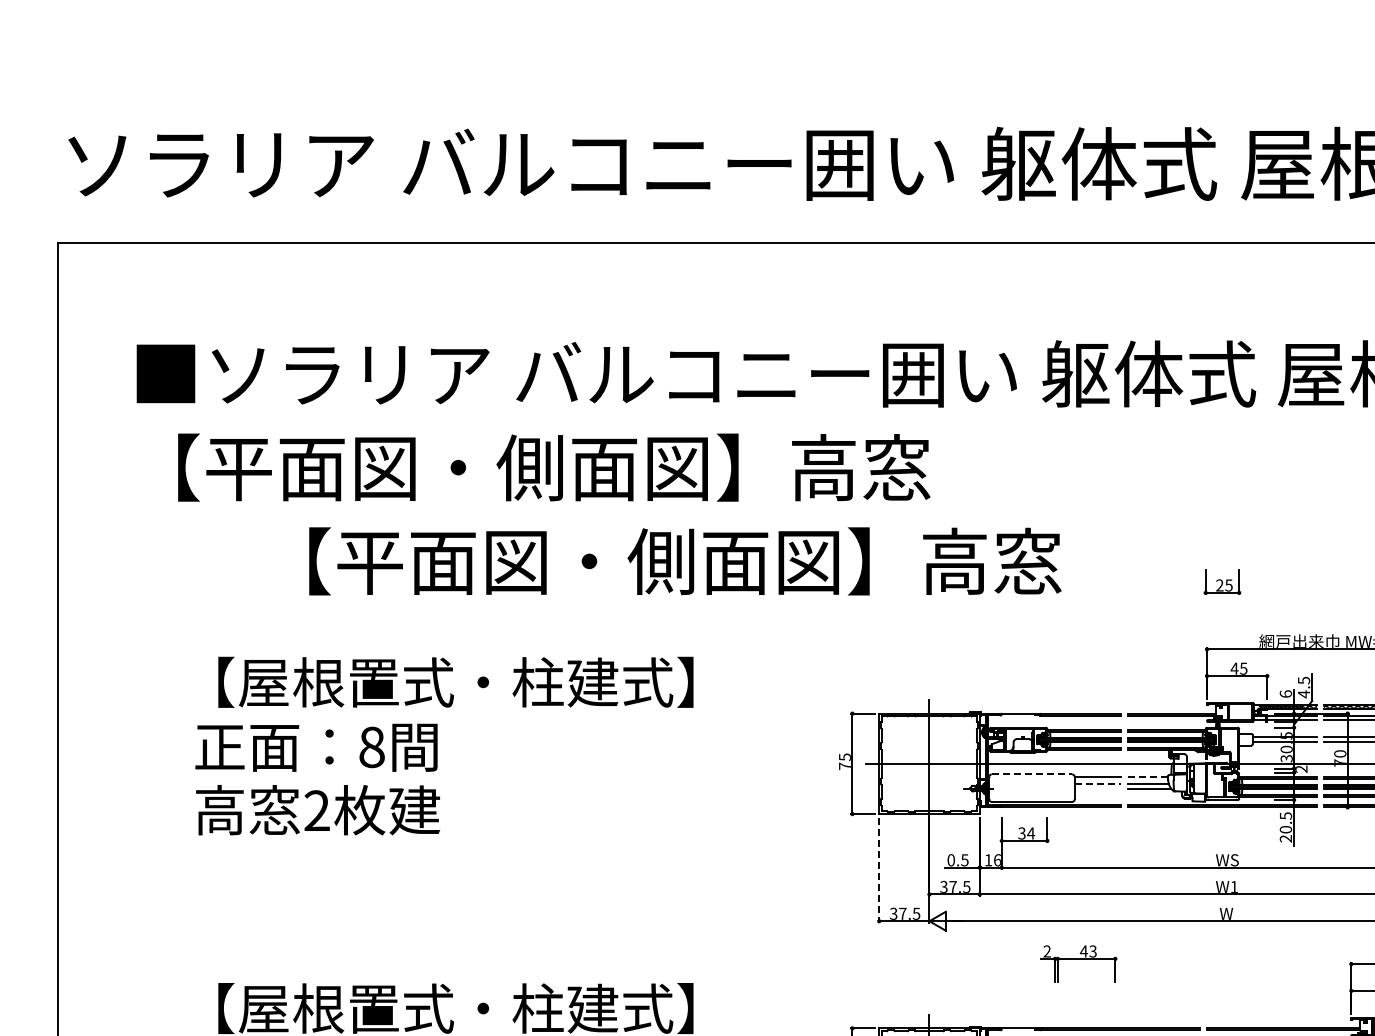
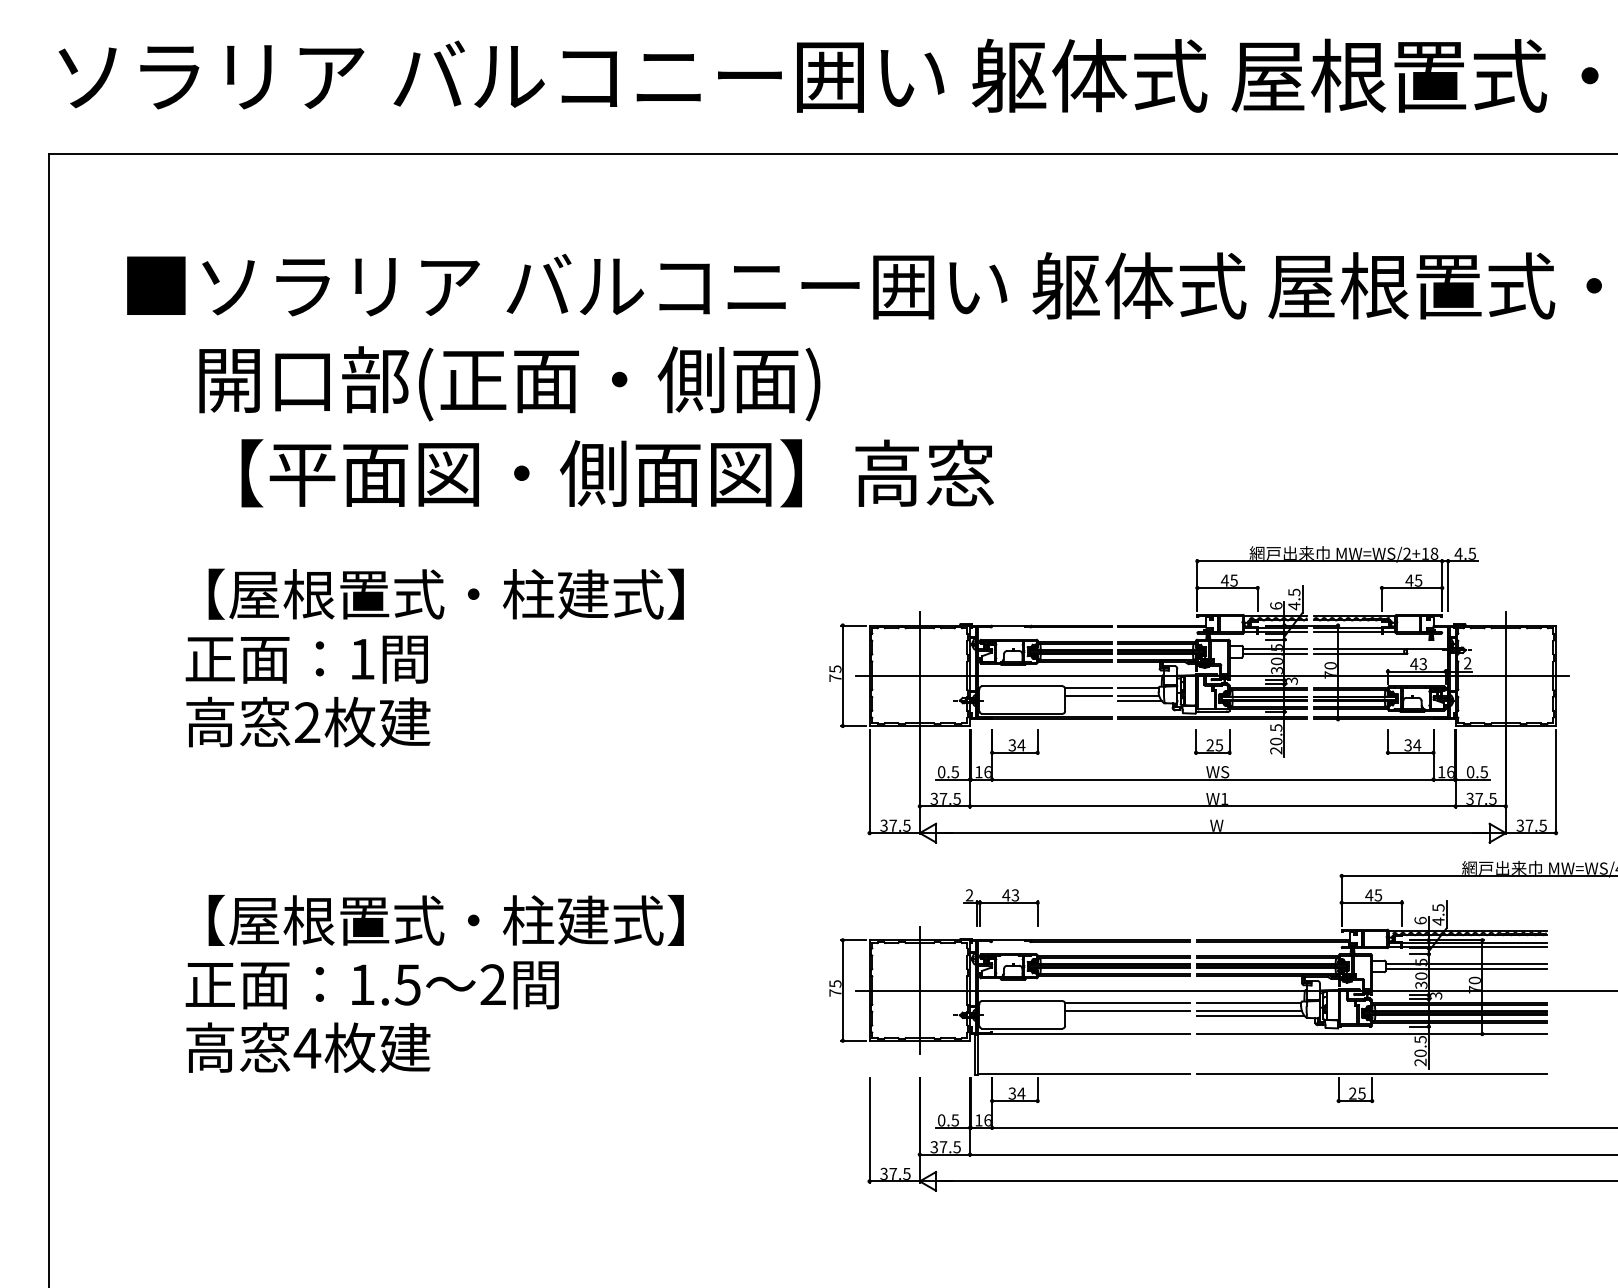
text: (554, 471) -> (544, 383), 【平面図・側面図】高窓 -> 開口部(正面・側面)
text: (685, 561) -> (617, 473), moved
part: (1222, 581) -> (1212, 741), moved
text: (372, 746) -> (362, 658), 8 -> 1
text: (1301, 768) -> (1291, 680), 2 -> 3
line: (1032, 774) -> (1022, 686), dashed -> solid
line: (1148, 776) -> (1138, 688), dashed -> solid
line: (1098, 784) -> (1088, 696), dashed -> solid
line: (879, 870) -> (869, 782), dashed -> solid
part: (1079, 963) -> (1001, 907), moved

